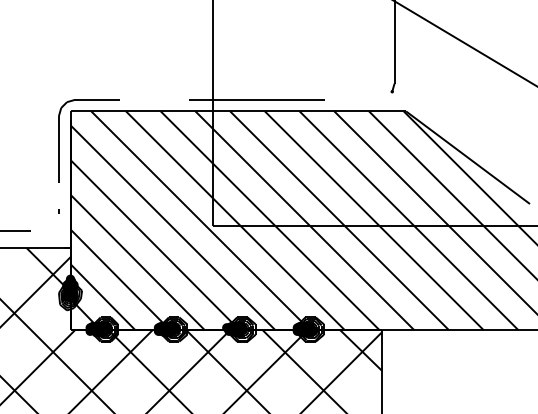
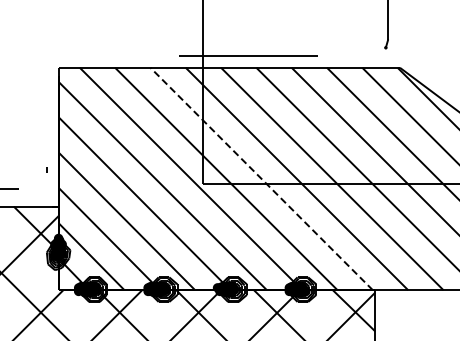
part: (59, 140) -> (47, 97), removed
line: (270, 220) -> (262, 178), solid -> dashed

